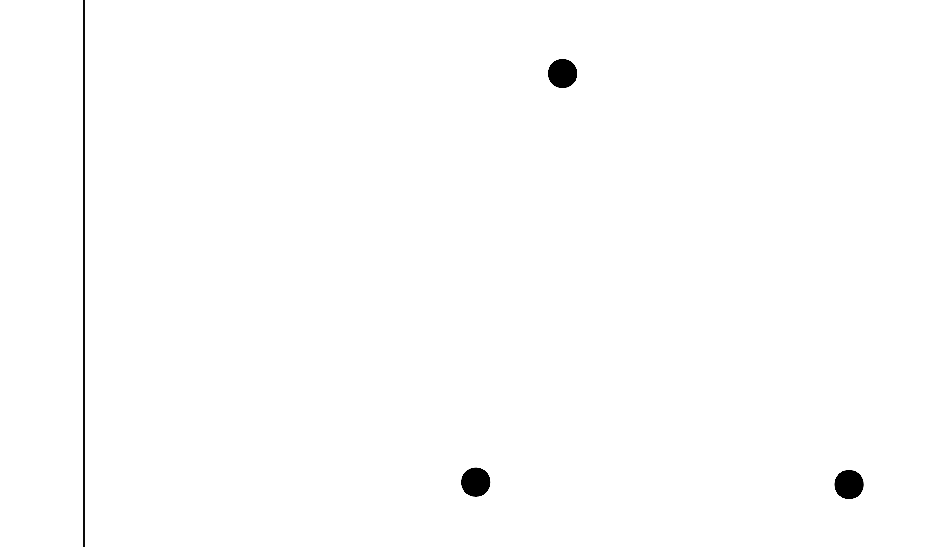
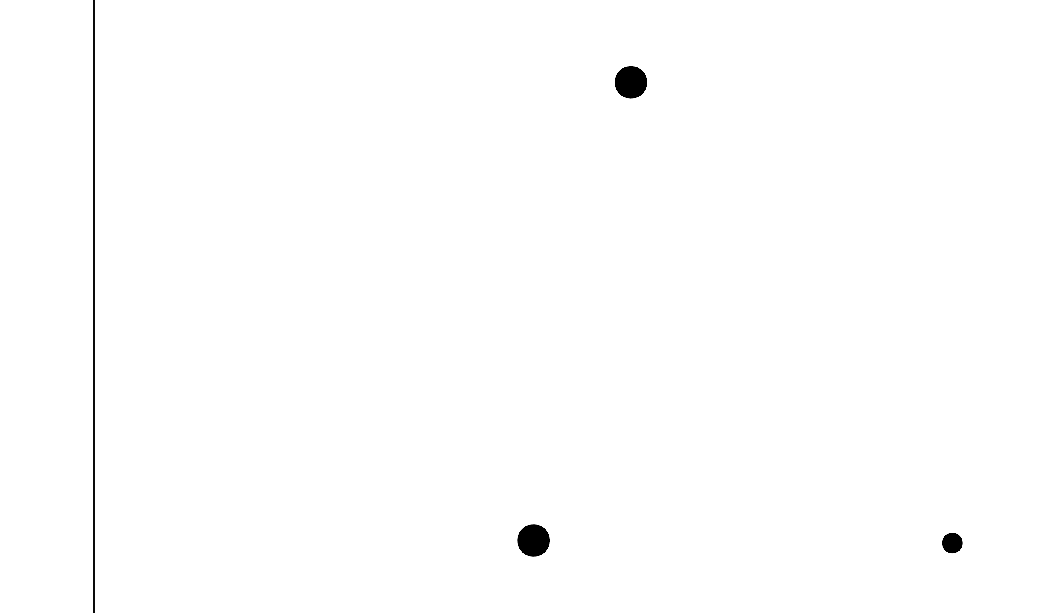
part: (849, 483) -> (952, 542), size x0.6

